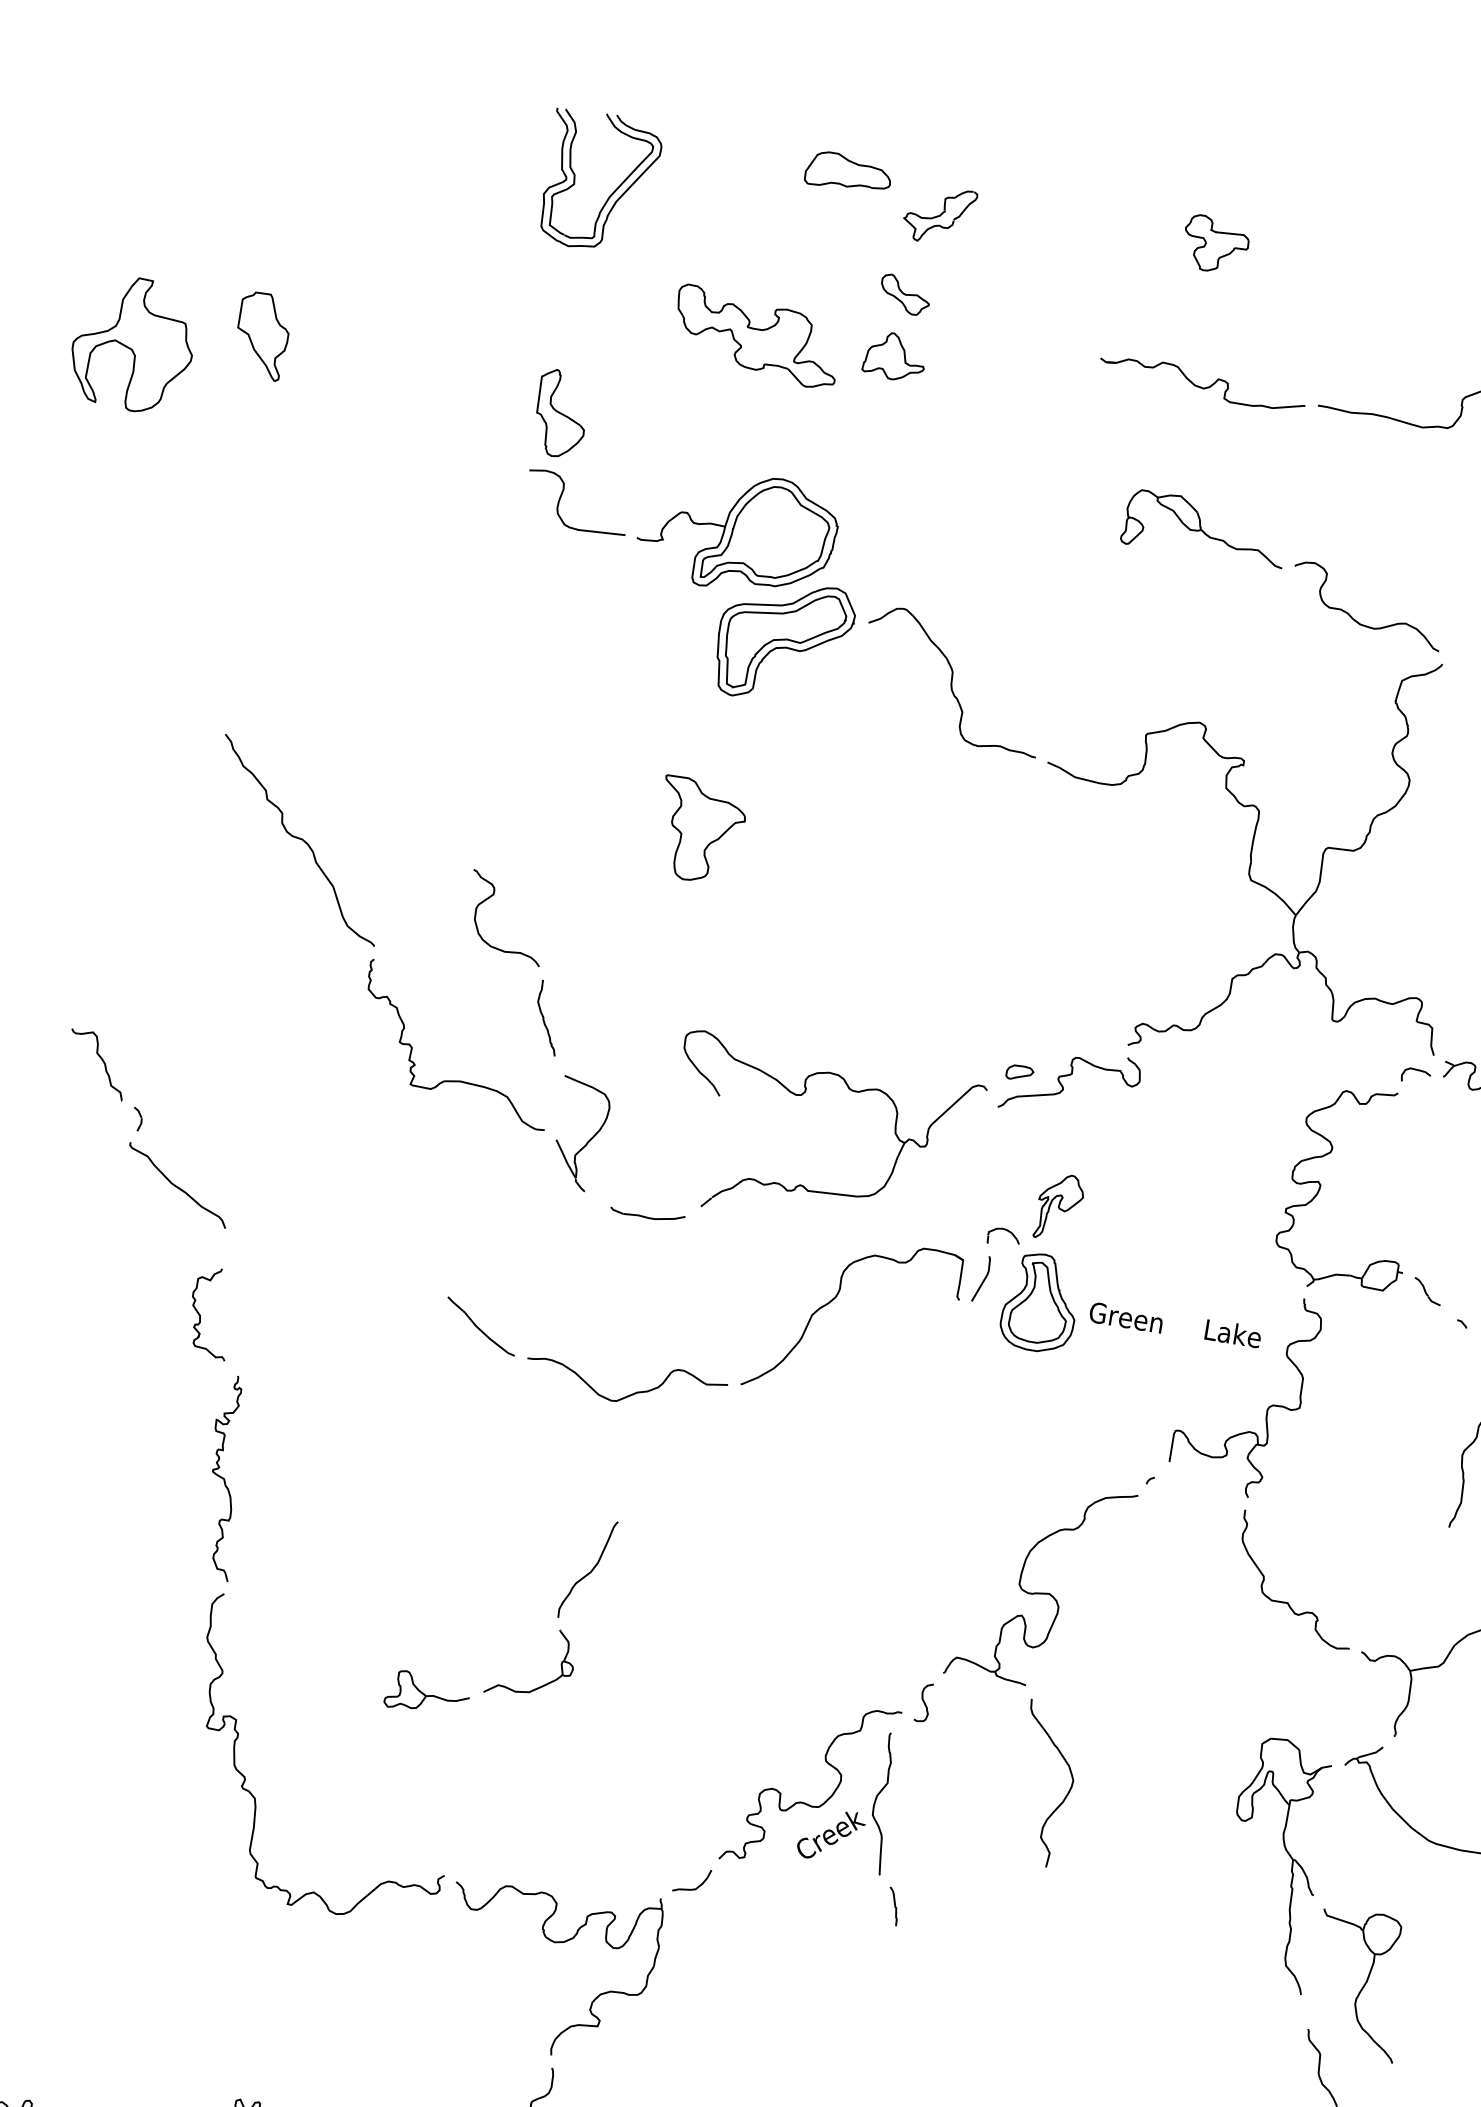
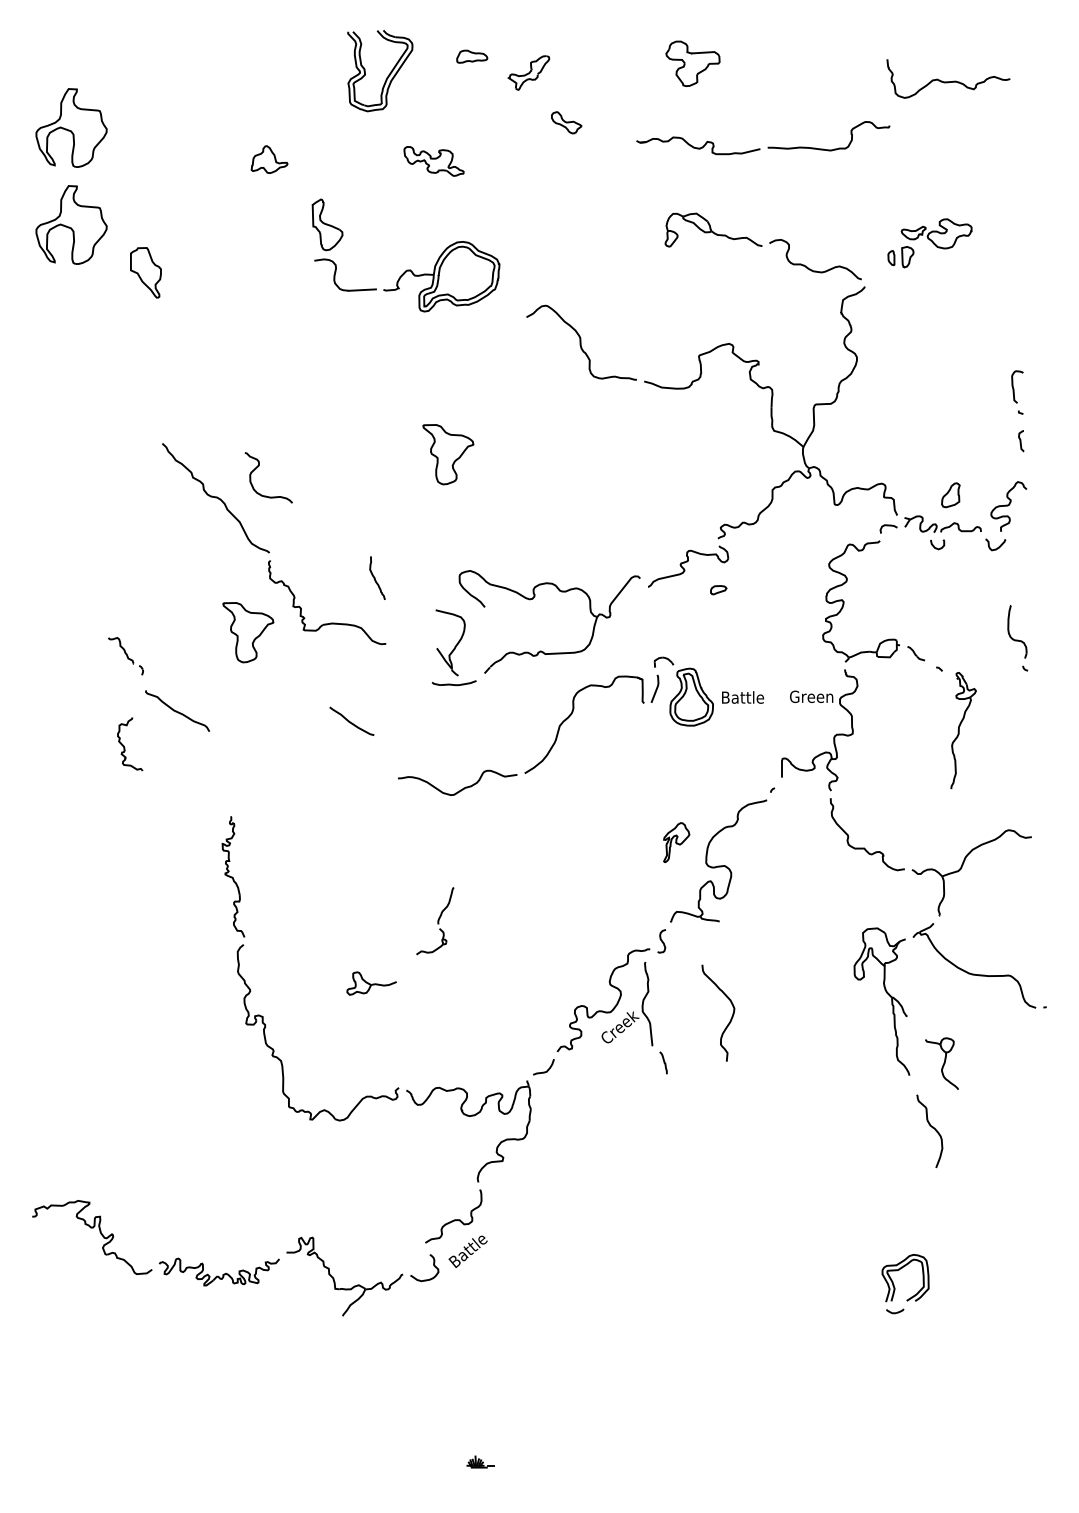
part: (849, 172) -> (472, 56), size x0.6
part: (160, 181) -> (71, 127), added
part: (609, 194) -> (386, 77), moved
part: (1215, 244) -> (692, 63), size x1.4
part: (905, 294) -> (566, 122), moved
part: (261, 335) -> (145, 272), moved
part: (755, 337) -> (433, 161), size x0.6
part: (894, 356) -> (269, 159), moved
part: (782, 641) -> (478, 336), removed
curve: (492, 897) -> (258, 467), moved
part: (317, 1073) -> (248, 632), added
part: (1019, 1073) -> (718, 590), moved
part: (105, 1079) -> (125, 656), size x0.7
part: (580, 1133) -> (450, 642), moved
part: (1059, 1207) -> (676, 842), moved
part: (211, 1313) -> (130, 744), moved
text: (1125, 1317) -> (742, 697), Green -> Battle
curve: (478, 1326) -> (350, 721), moved
text: (1240, 1334) -> (811, 696), Lake -> Green
part: (549, 1605) -> (434, 920), size x0.6
curve: (1064, 1796) -> (730, 1018), moved
part: (1357, 1983) -> (941, 1063), size x0.6

